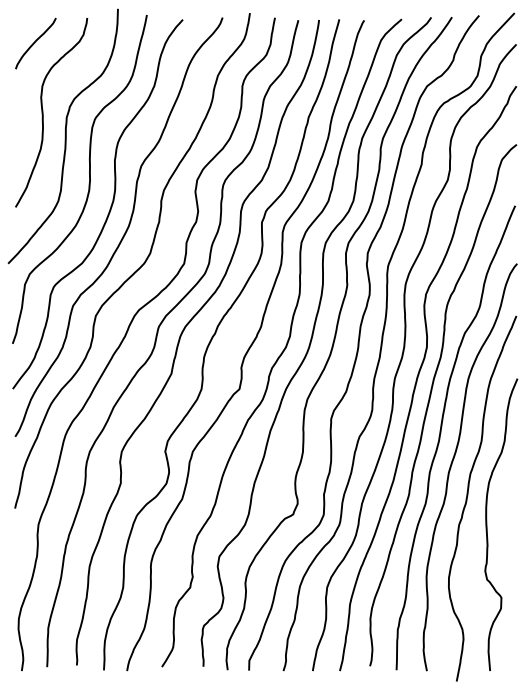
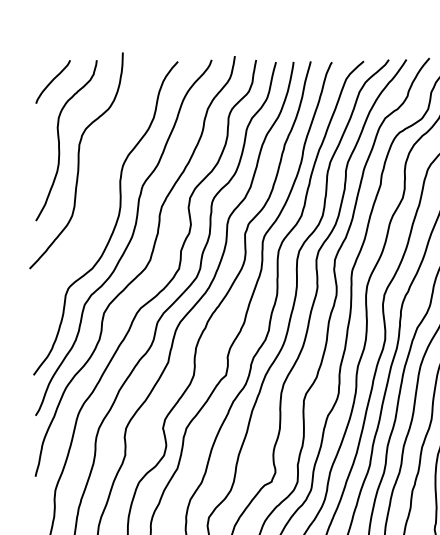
curve: (89, 178) -> (98, 196), removed

